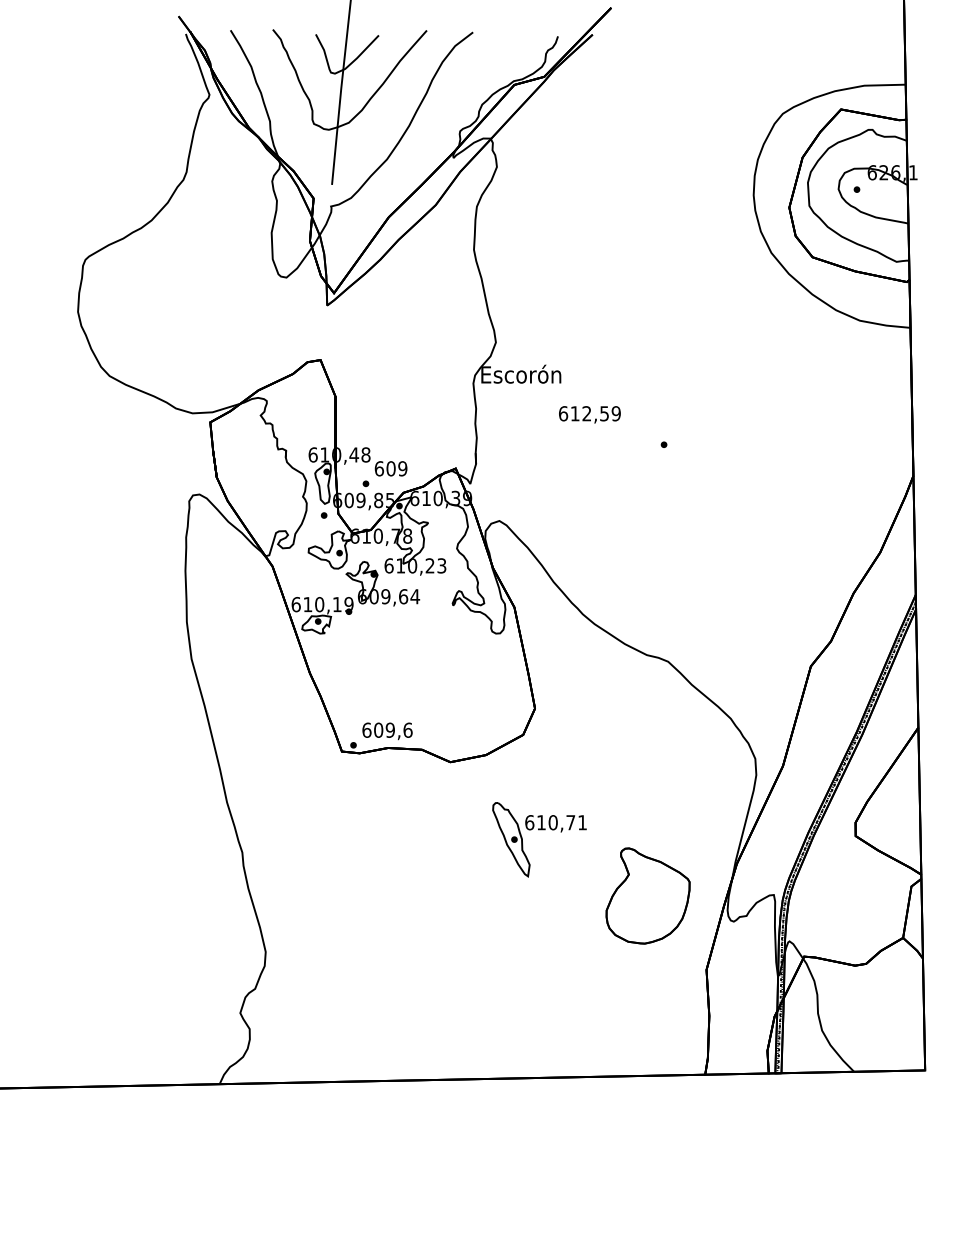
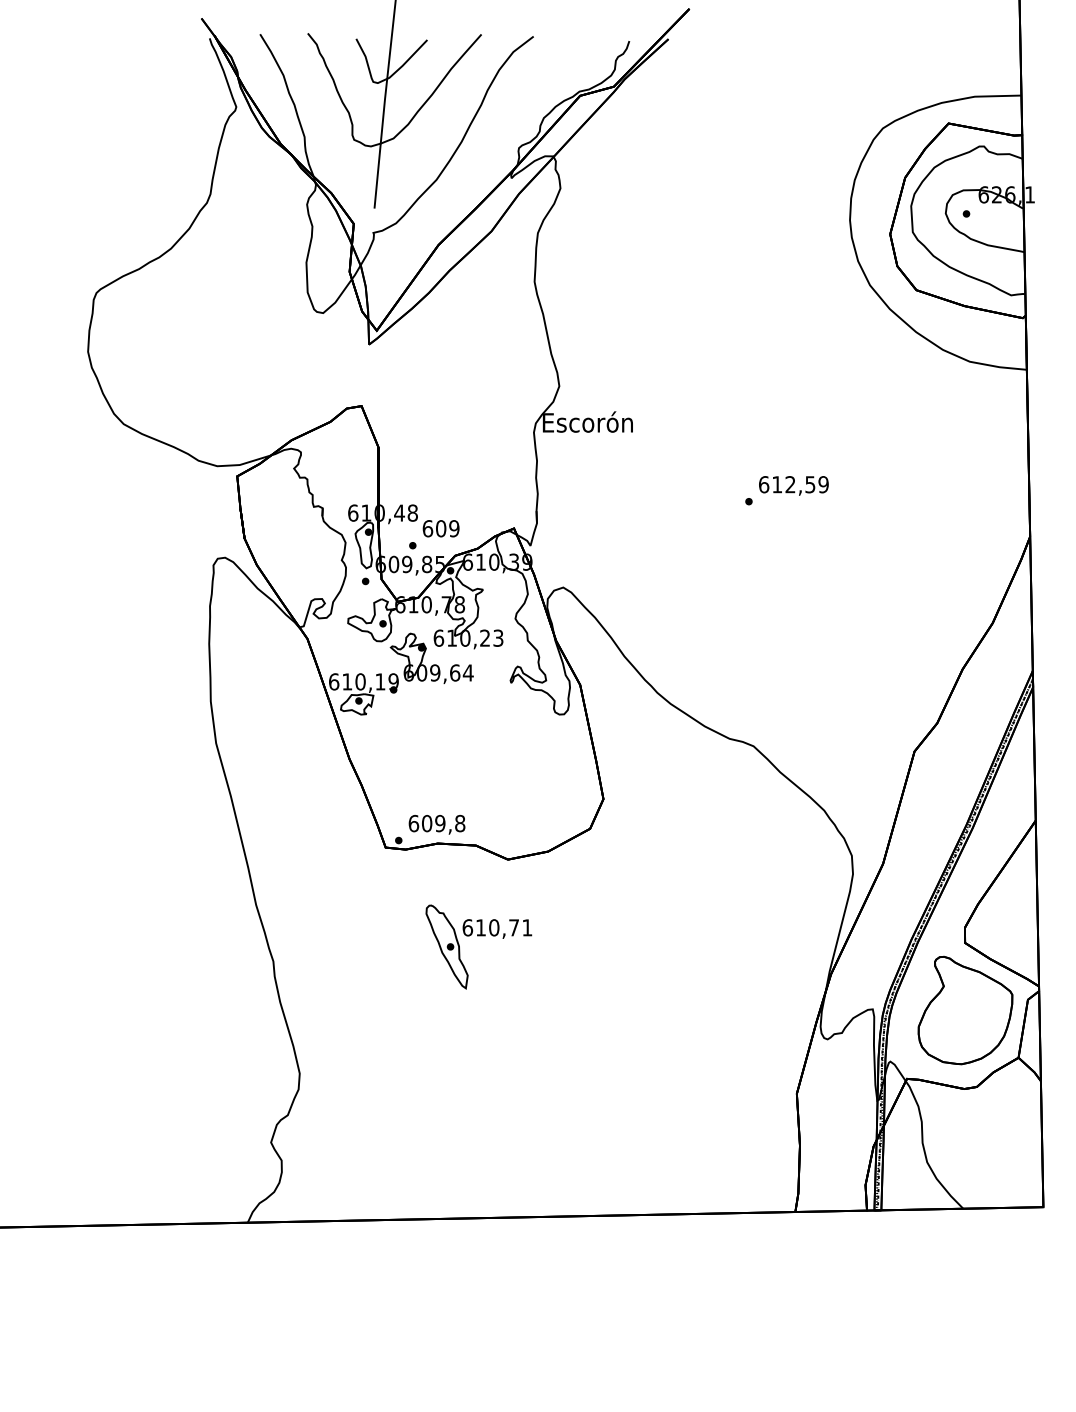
text: (589, 414) -> (793, 485), moved
text: (407, 729) -> (459, 822), 609,6 -> 609,8
part: (539, 830) -> (478, 936), moved
part: (647, 895) -> (964, 1009), moved

